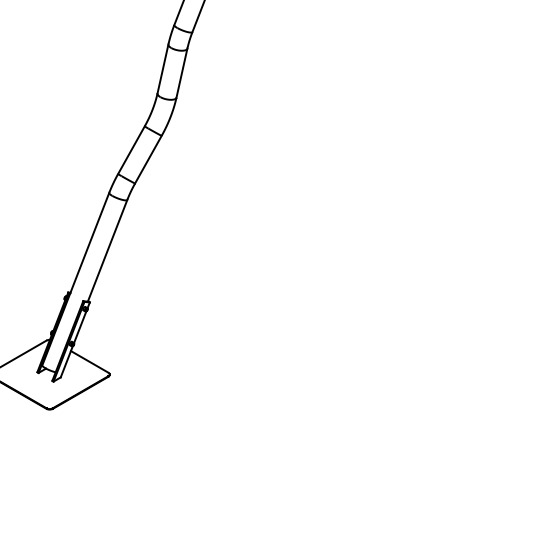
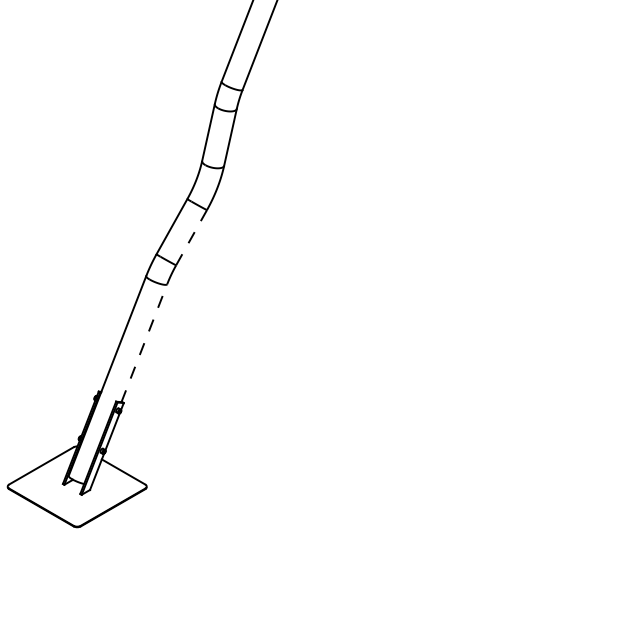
line: (148, 159) -> (191, 237), solid -> dashed
line: (107, 250) -> (144, 342), solid -> dashed

